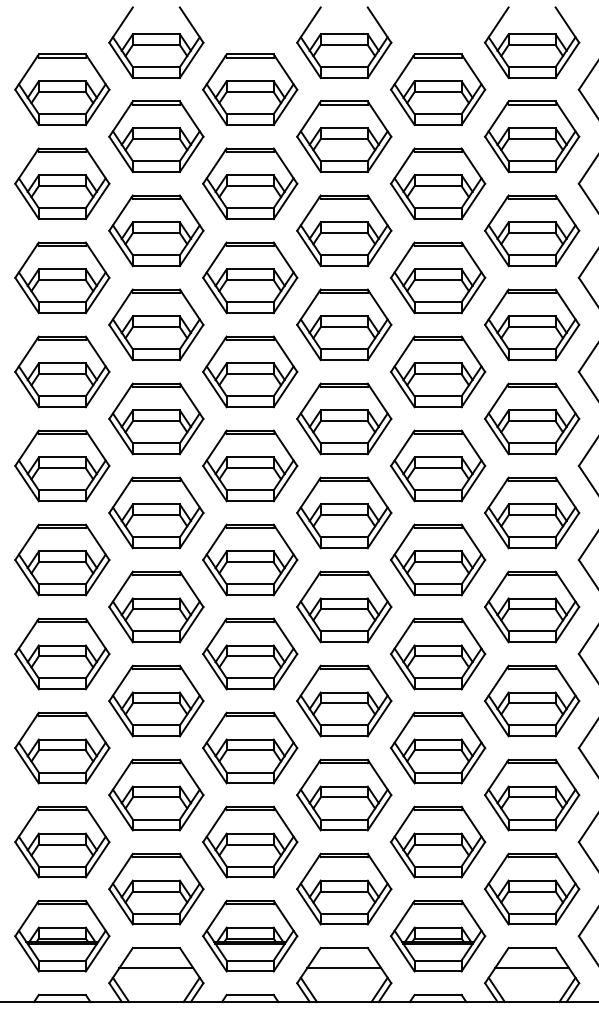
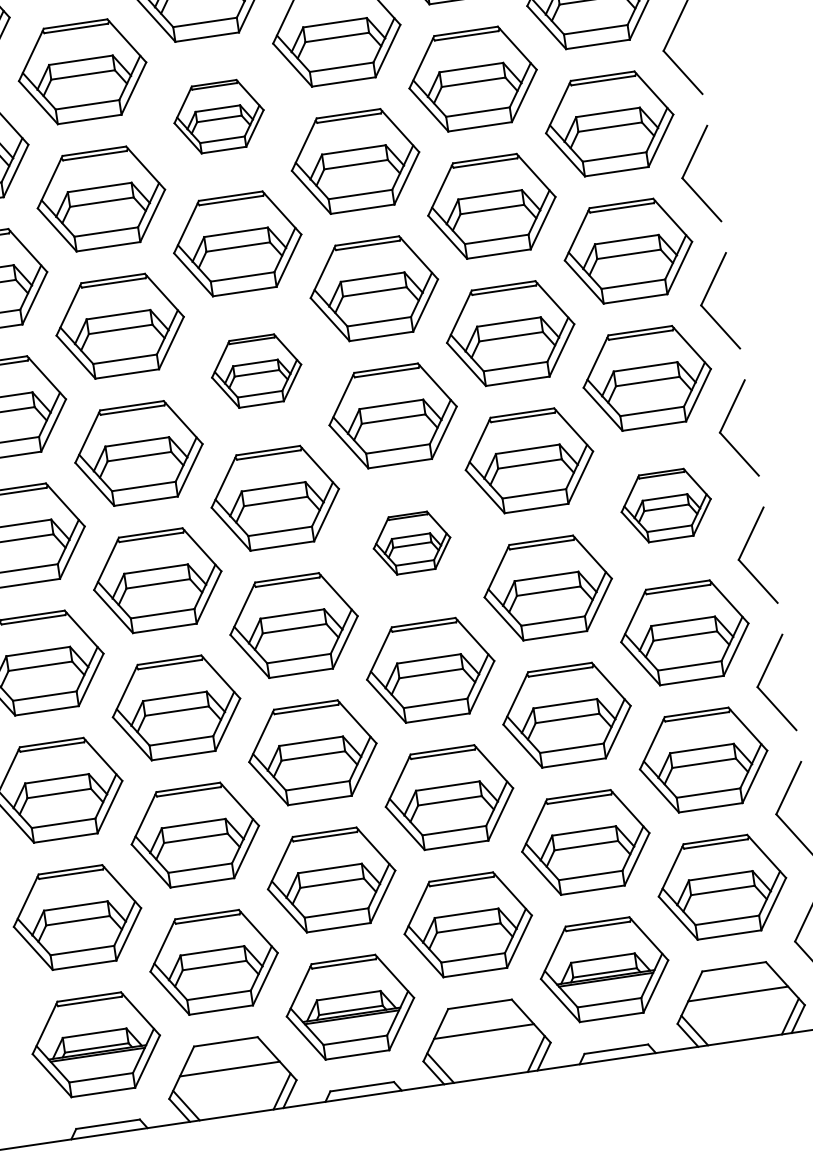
part: (250, 277) -> (219, 116), size x0.7
part: (250, 465) -> (256, 370), size x0.7
part: (344, 606) -> (412, 542), size x0.6
part: (532, 606) -> (666, 504), size x0.7

